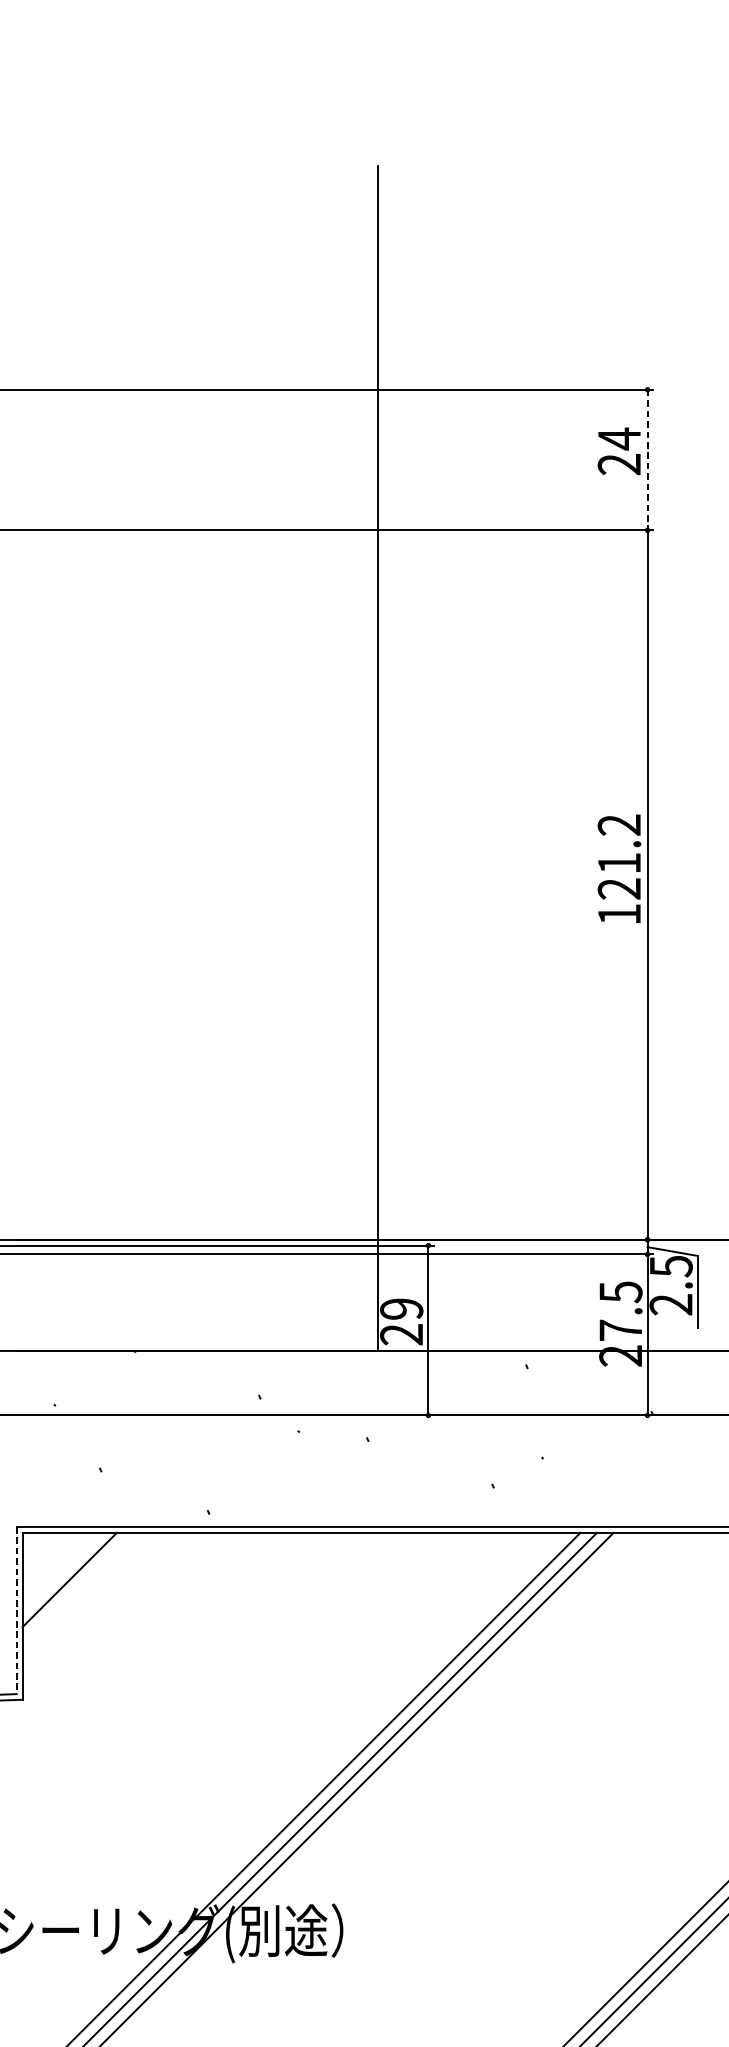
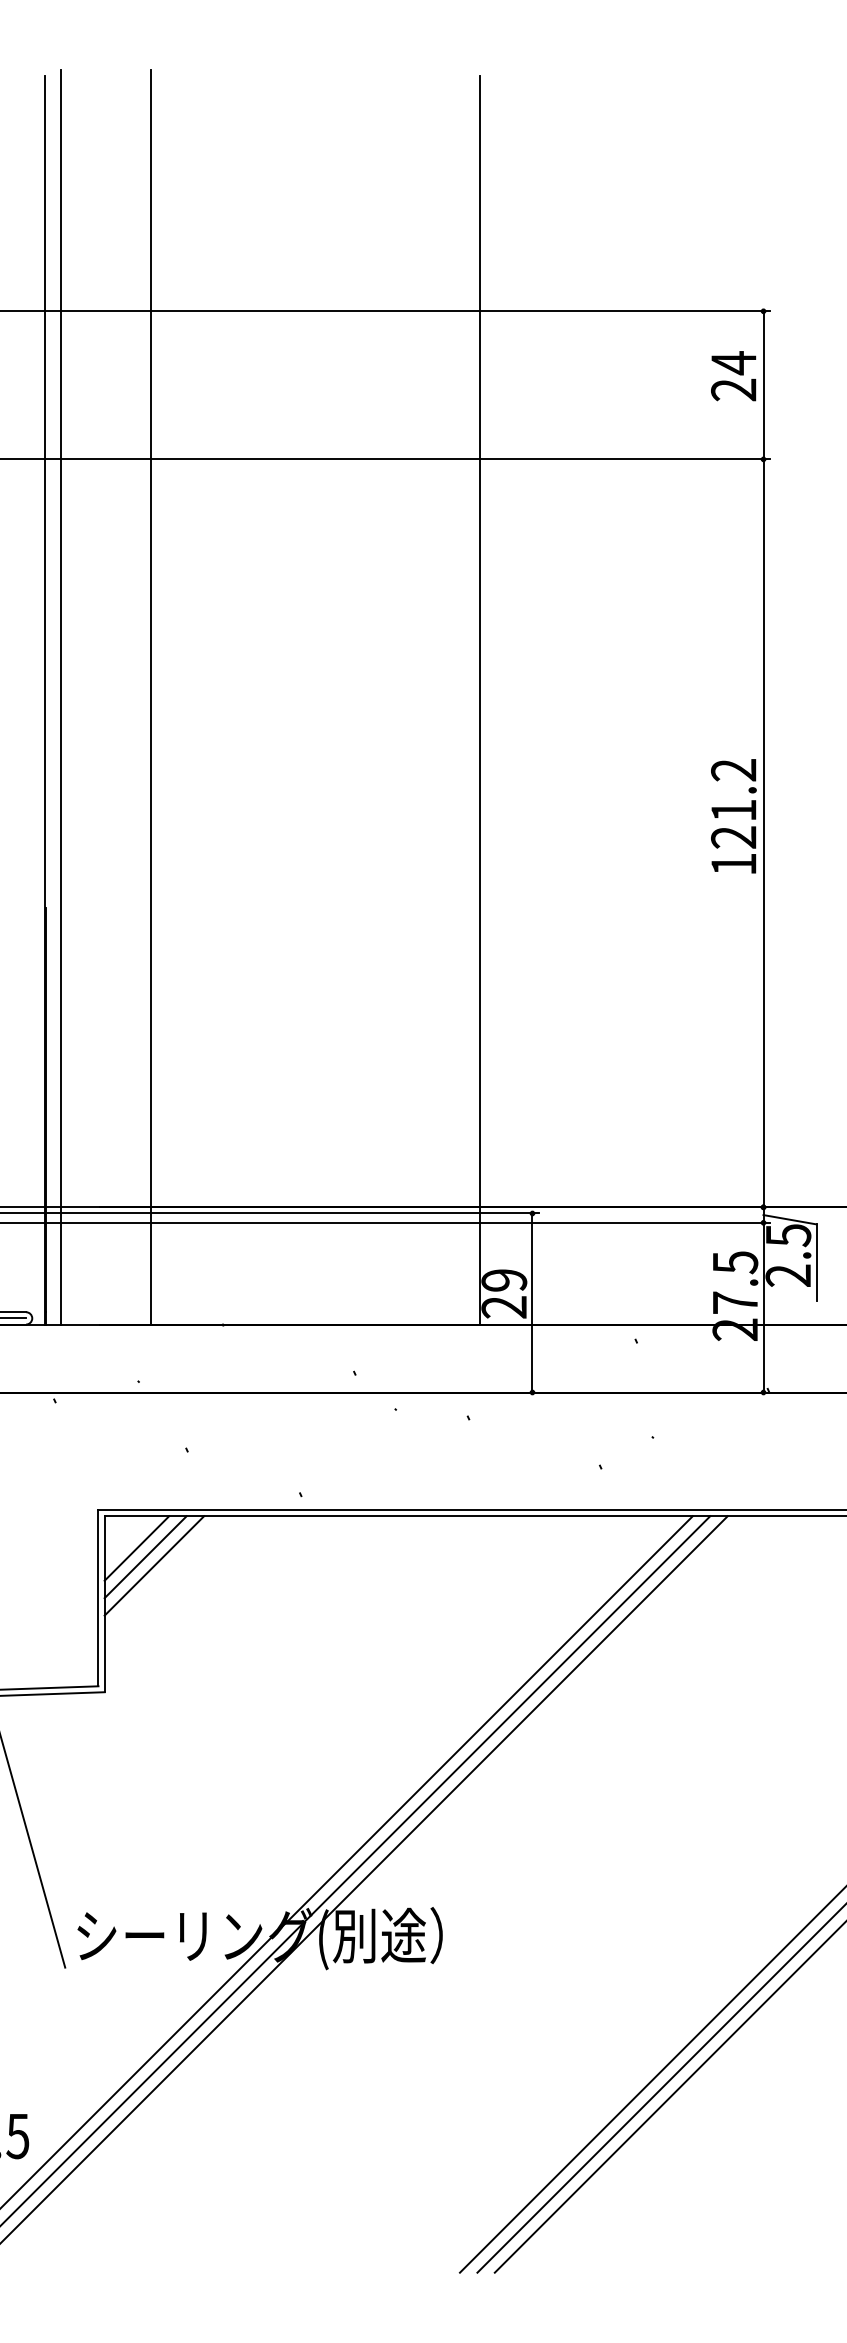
line: (647, 460) -> (763, 385), dashed -> solid
line: (66, 756) -> (150, 697), added
line: (52, 1563) -> (136, 1548), added
line: (61, 1571) -> (145, 1557), added
line: (16, 1610) -> (98, 1598), dashed -> solid

